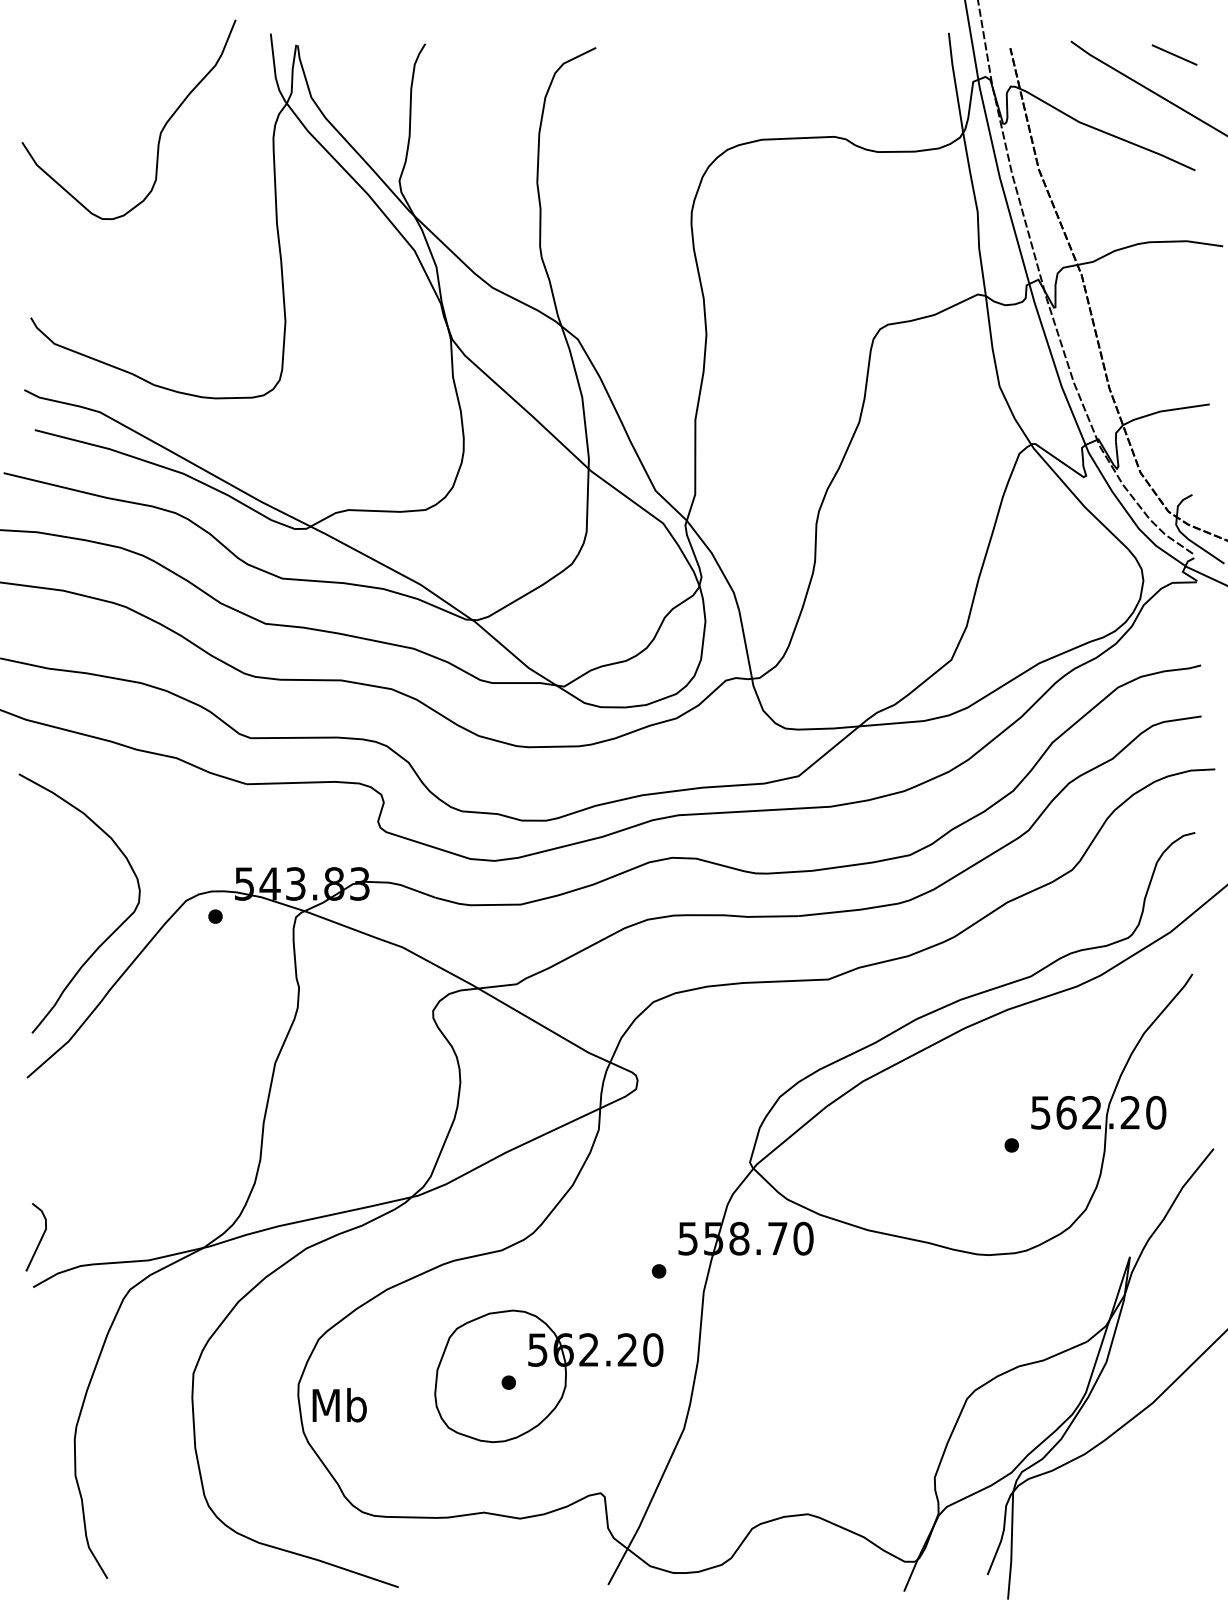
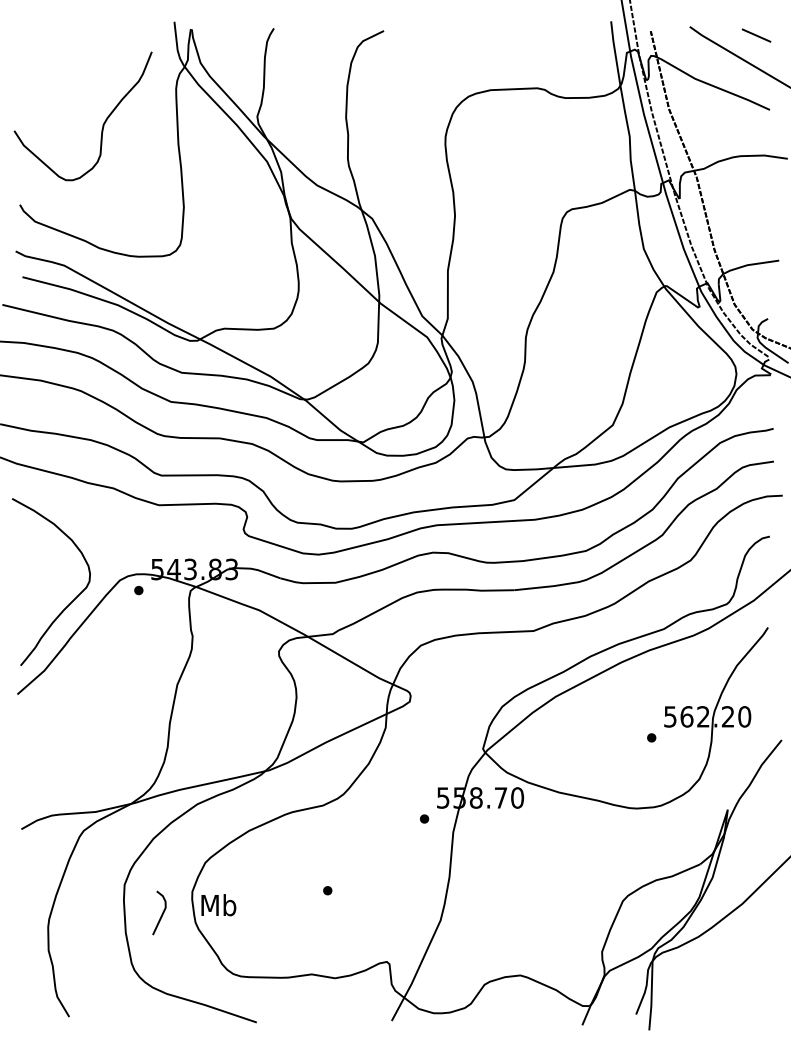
curve: (159, 132) -> (102, 124), moved
line: (39, 1239) -> (161, 914), moved
part: (548, 1376) -> (353, 886), removed

